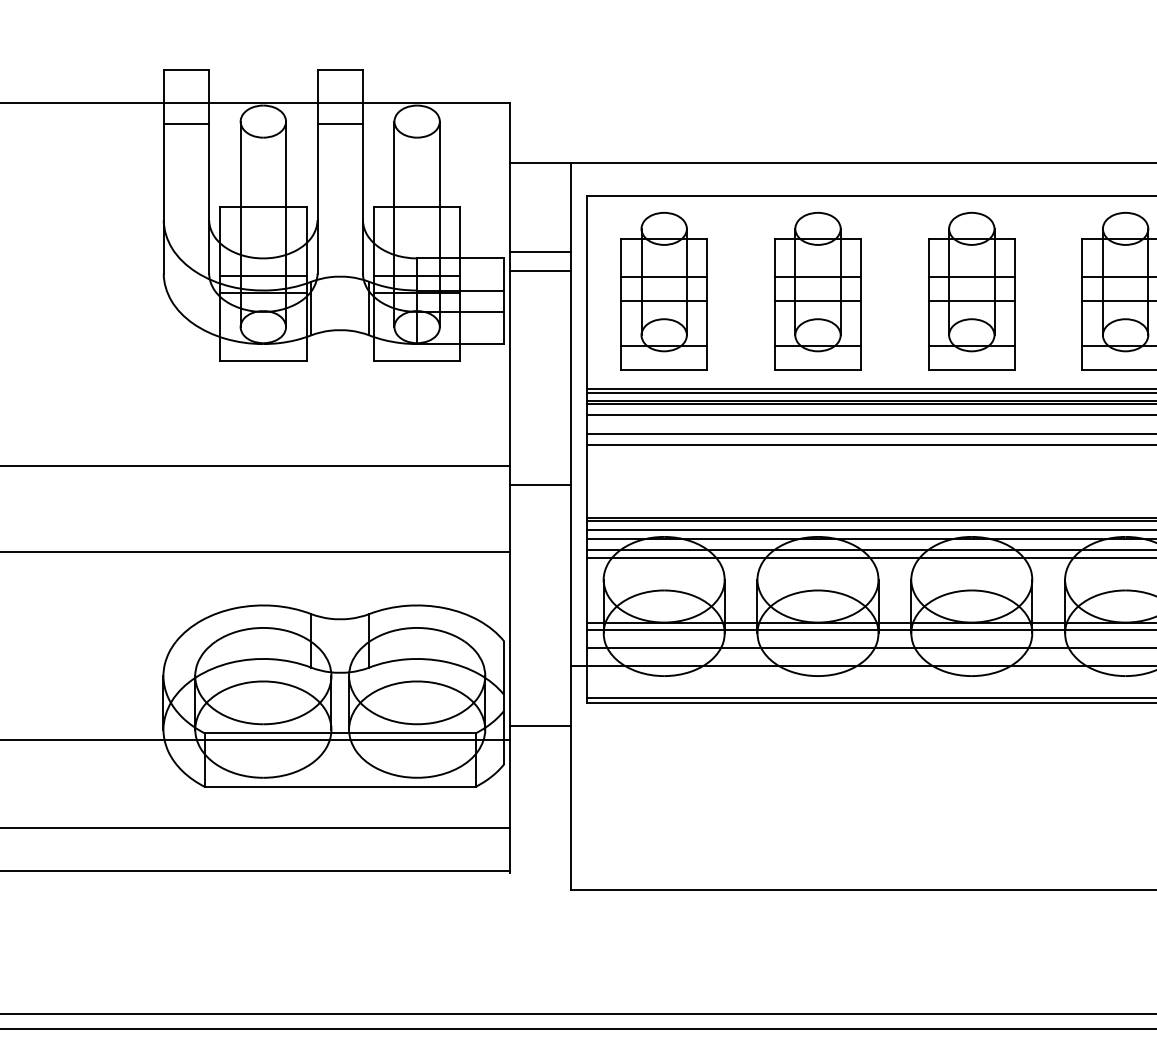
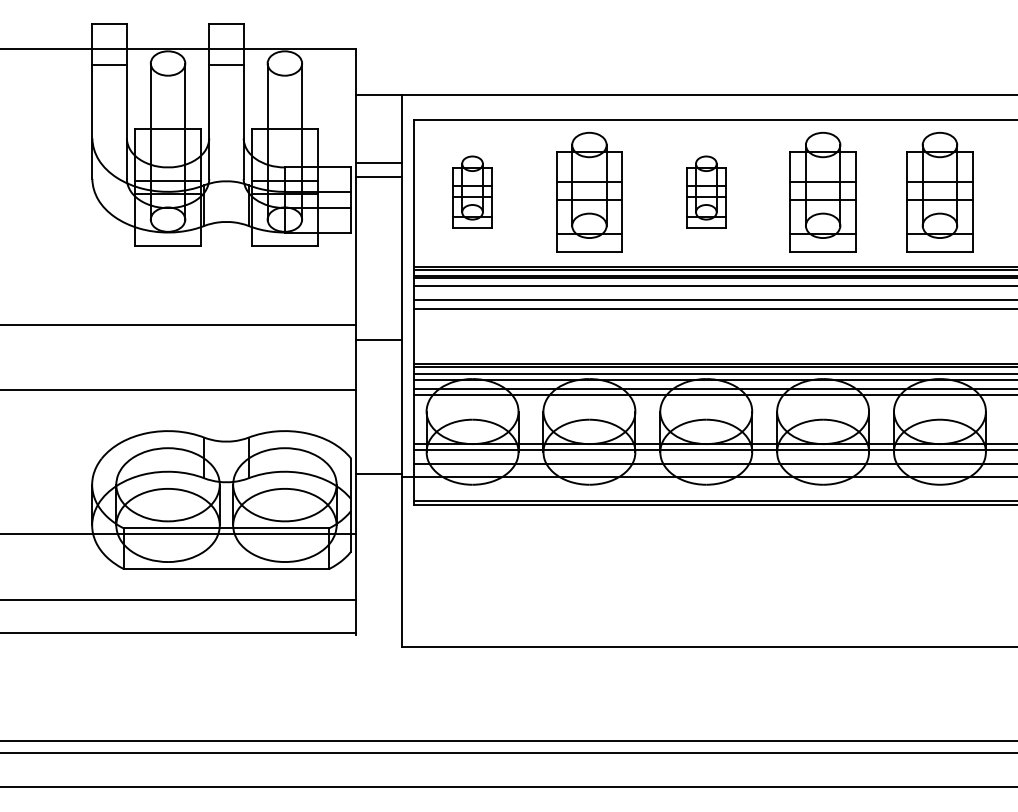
part: (664, 290) -> (472, 191), size x0.6
part: (972, 290) -> (706, 191), size x0.6
line: (540, 725) -> (378, 473), moved

